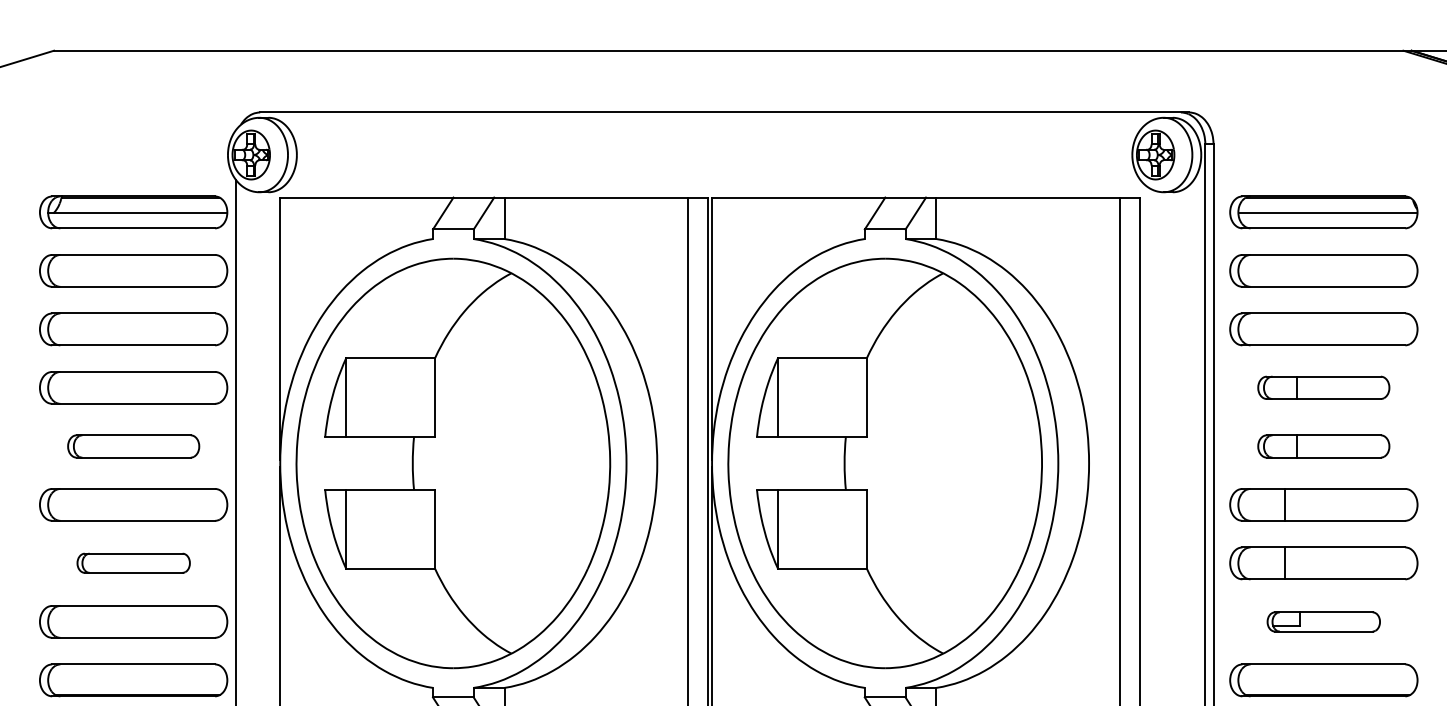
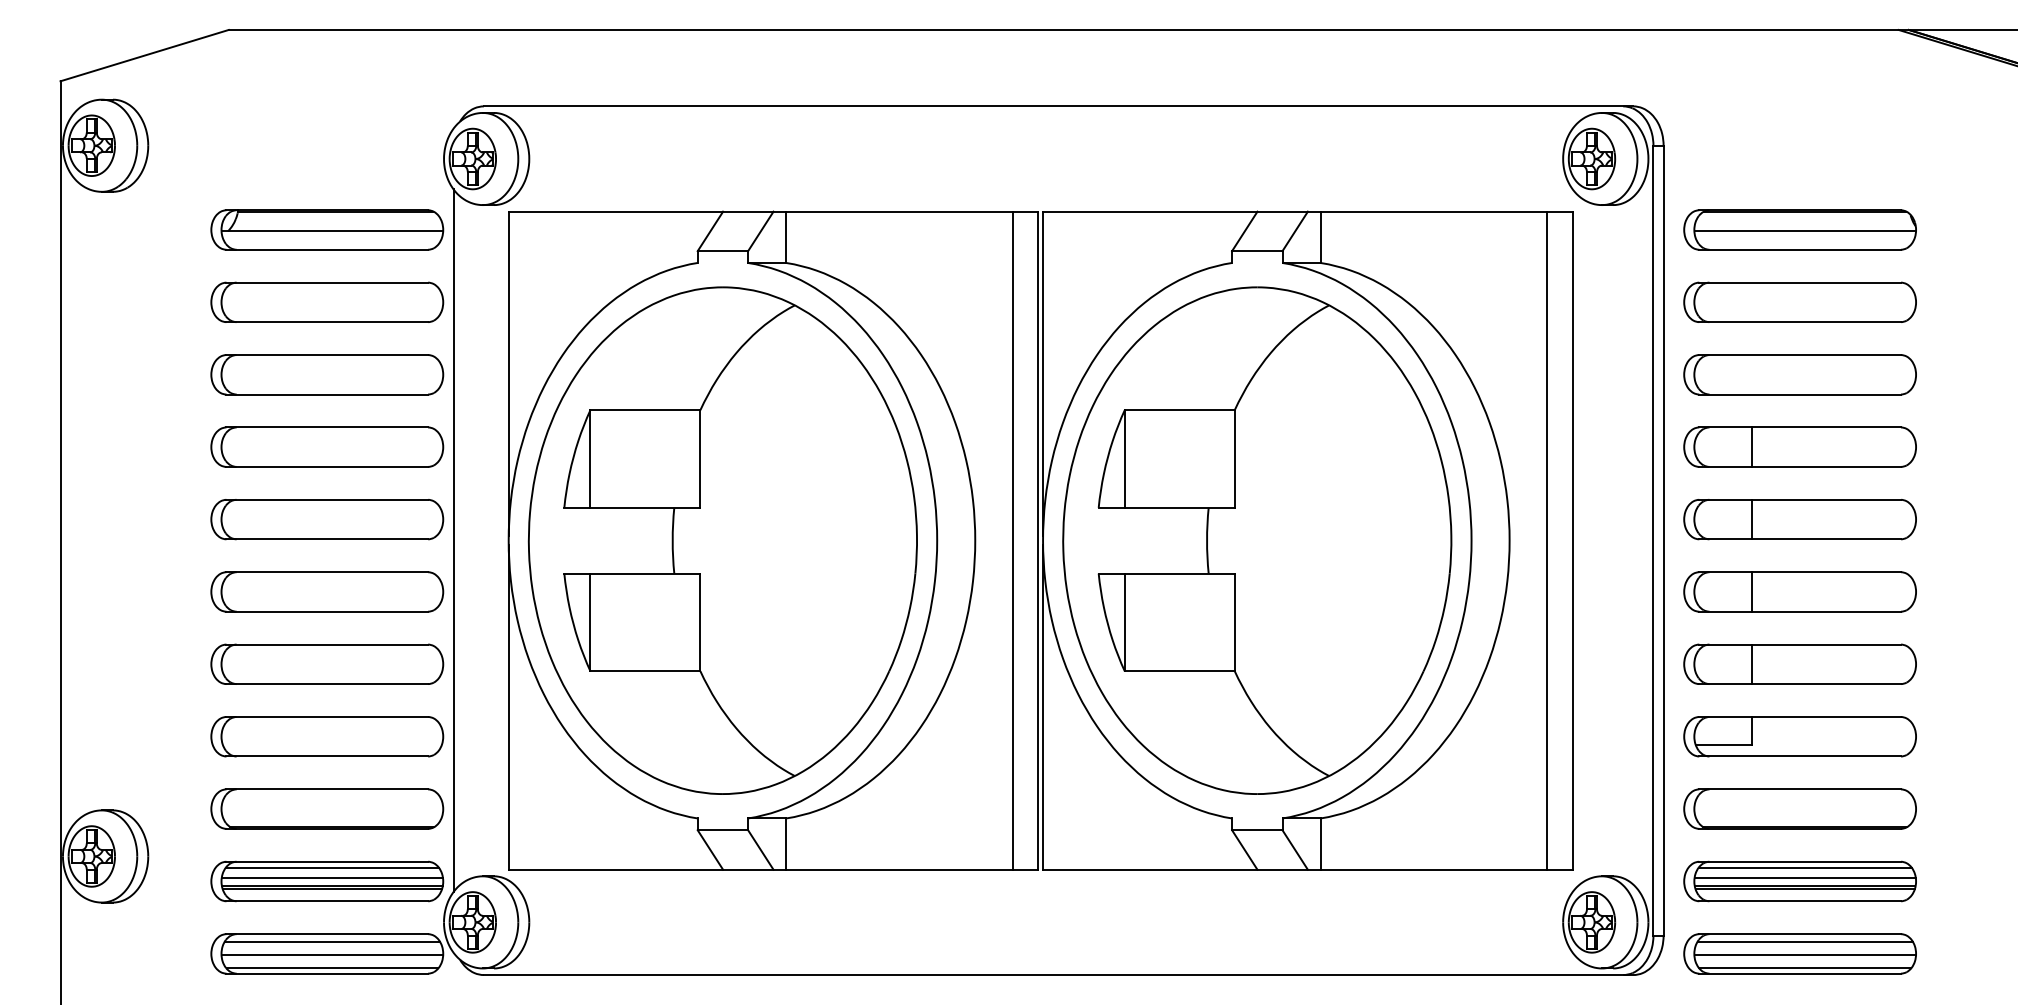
part: (1323, 387) -> (1799, 446), size x1.43
part: (133, 446) -> (327, 519), size x1.43
part: (1323, 446) -> (1799, 519), size x1.43
part: (133, 562) -> (327, 663), size x1.67
part: (1323, 621) -> (1799, 736), size x1.67

